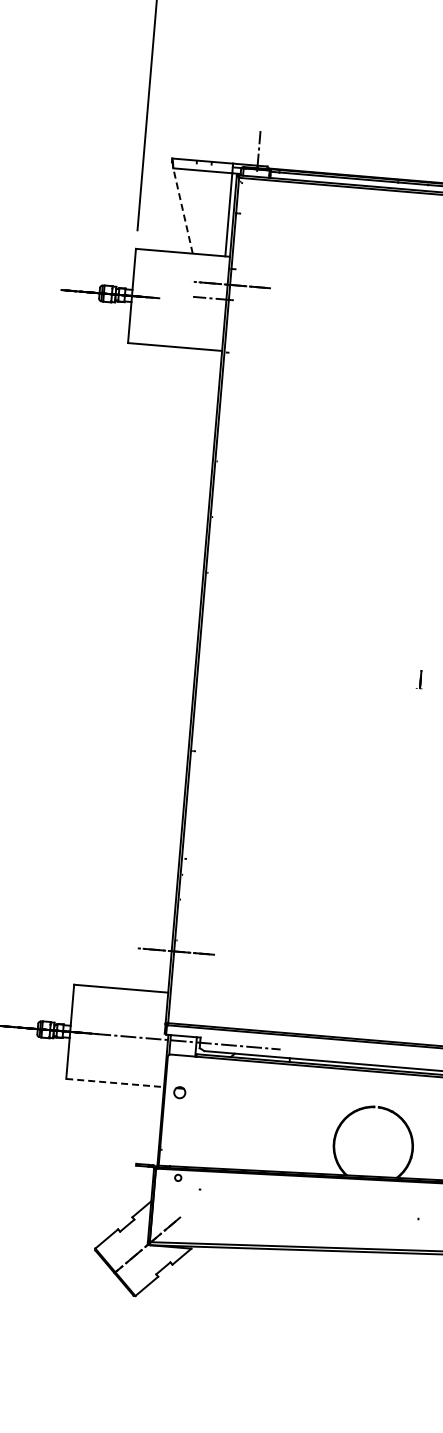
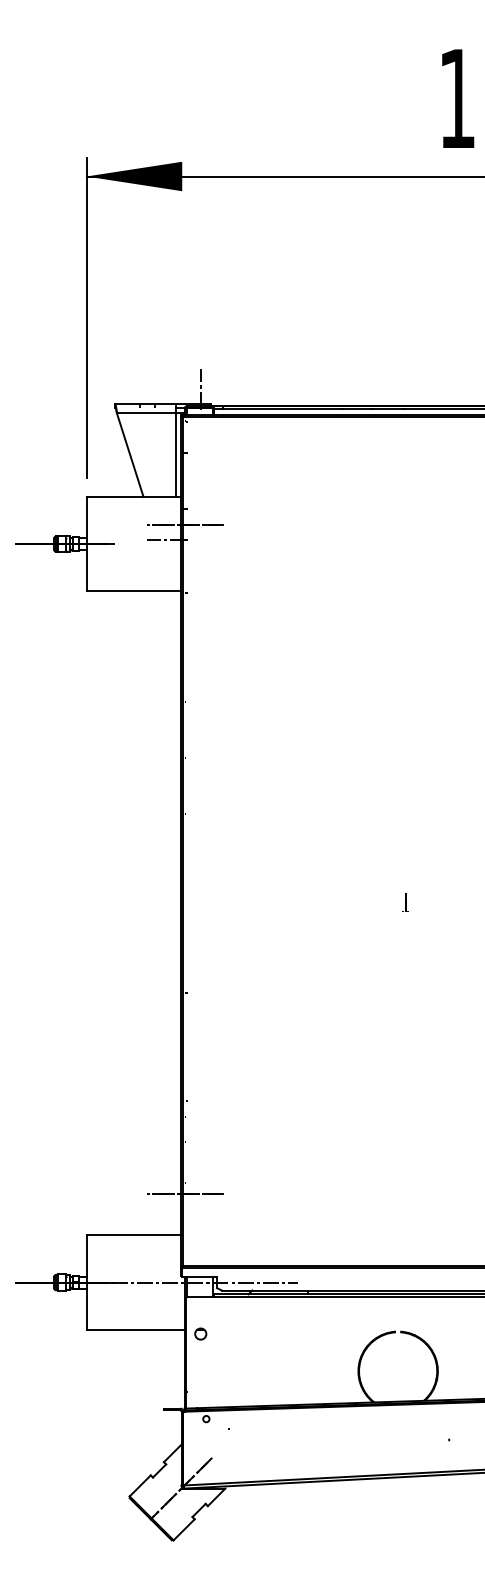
line: (183, 211) -> (130, 455), dashed -> solid
line: (116, 1082) -> (136, 1329), dashed -> solid

